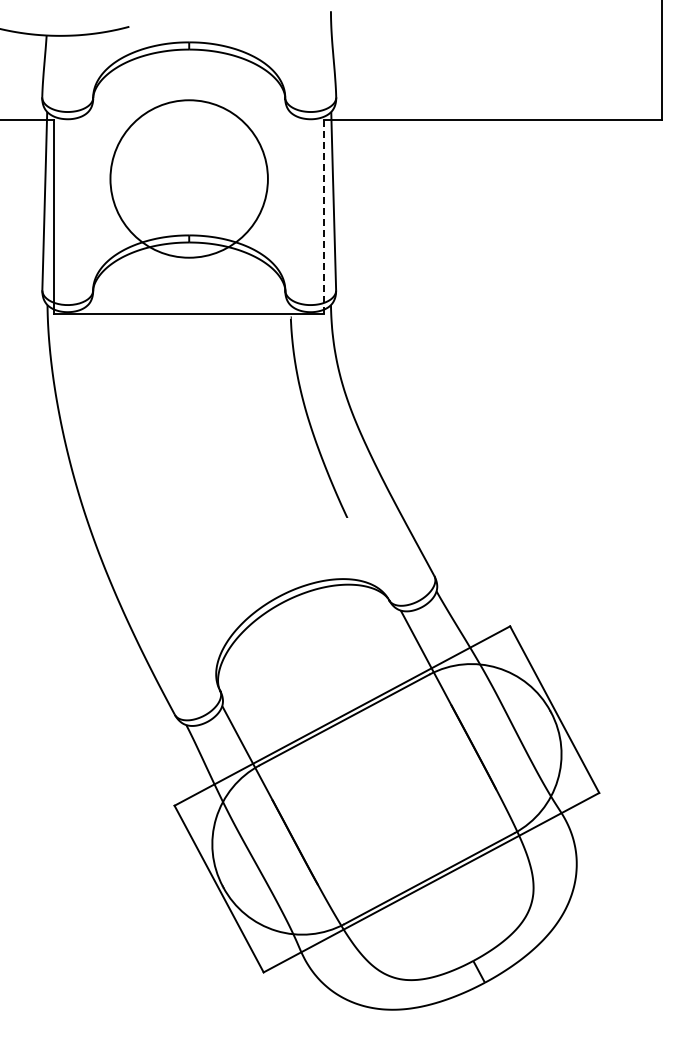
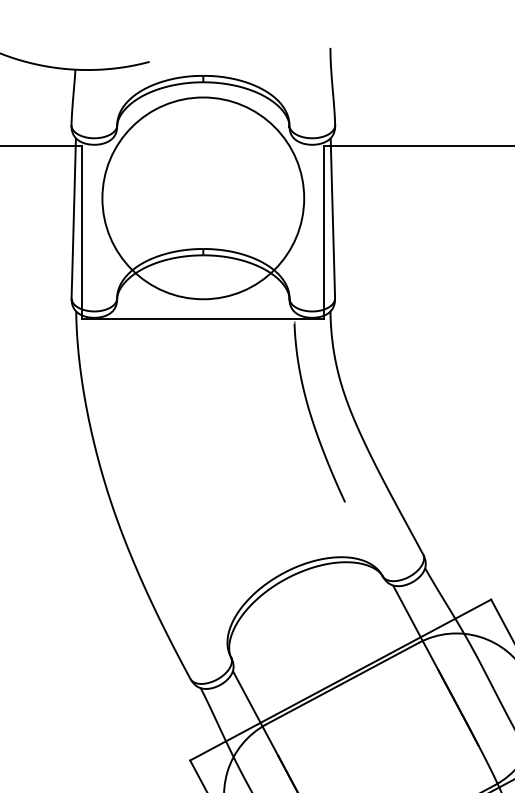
circle: (188, 178) -> (202, 197), size x1.43
line: (324, 217) -> (324, 232), dashed -> solid

